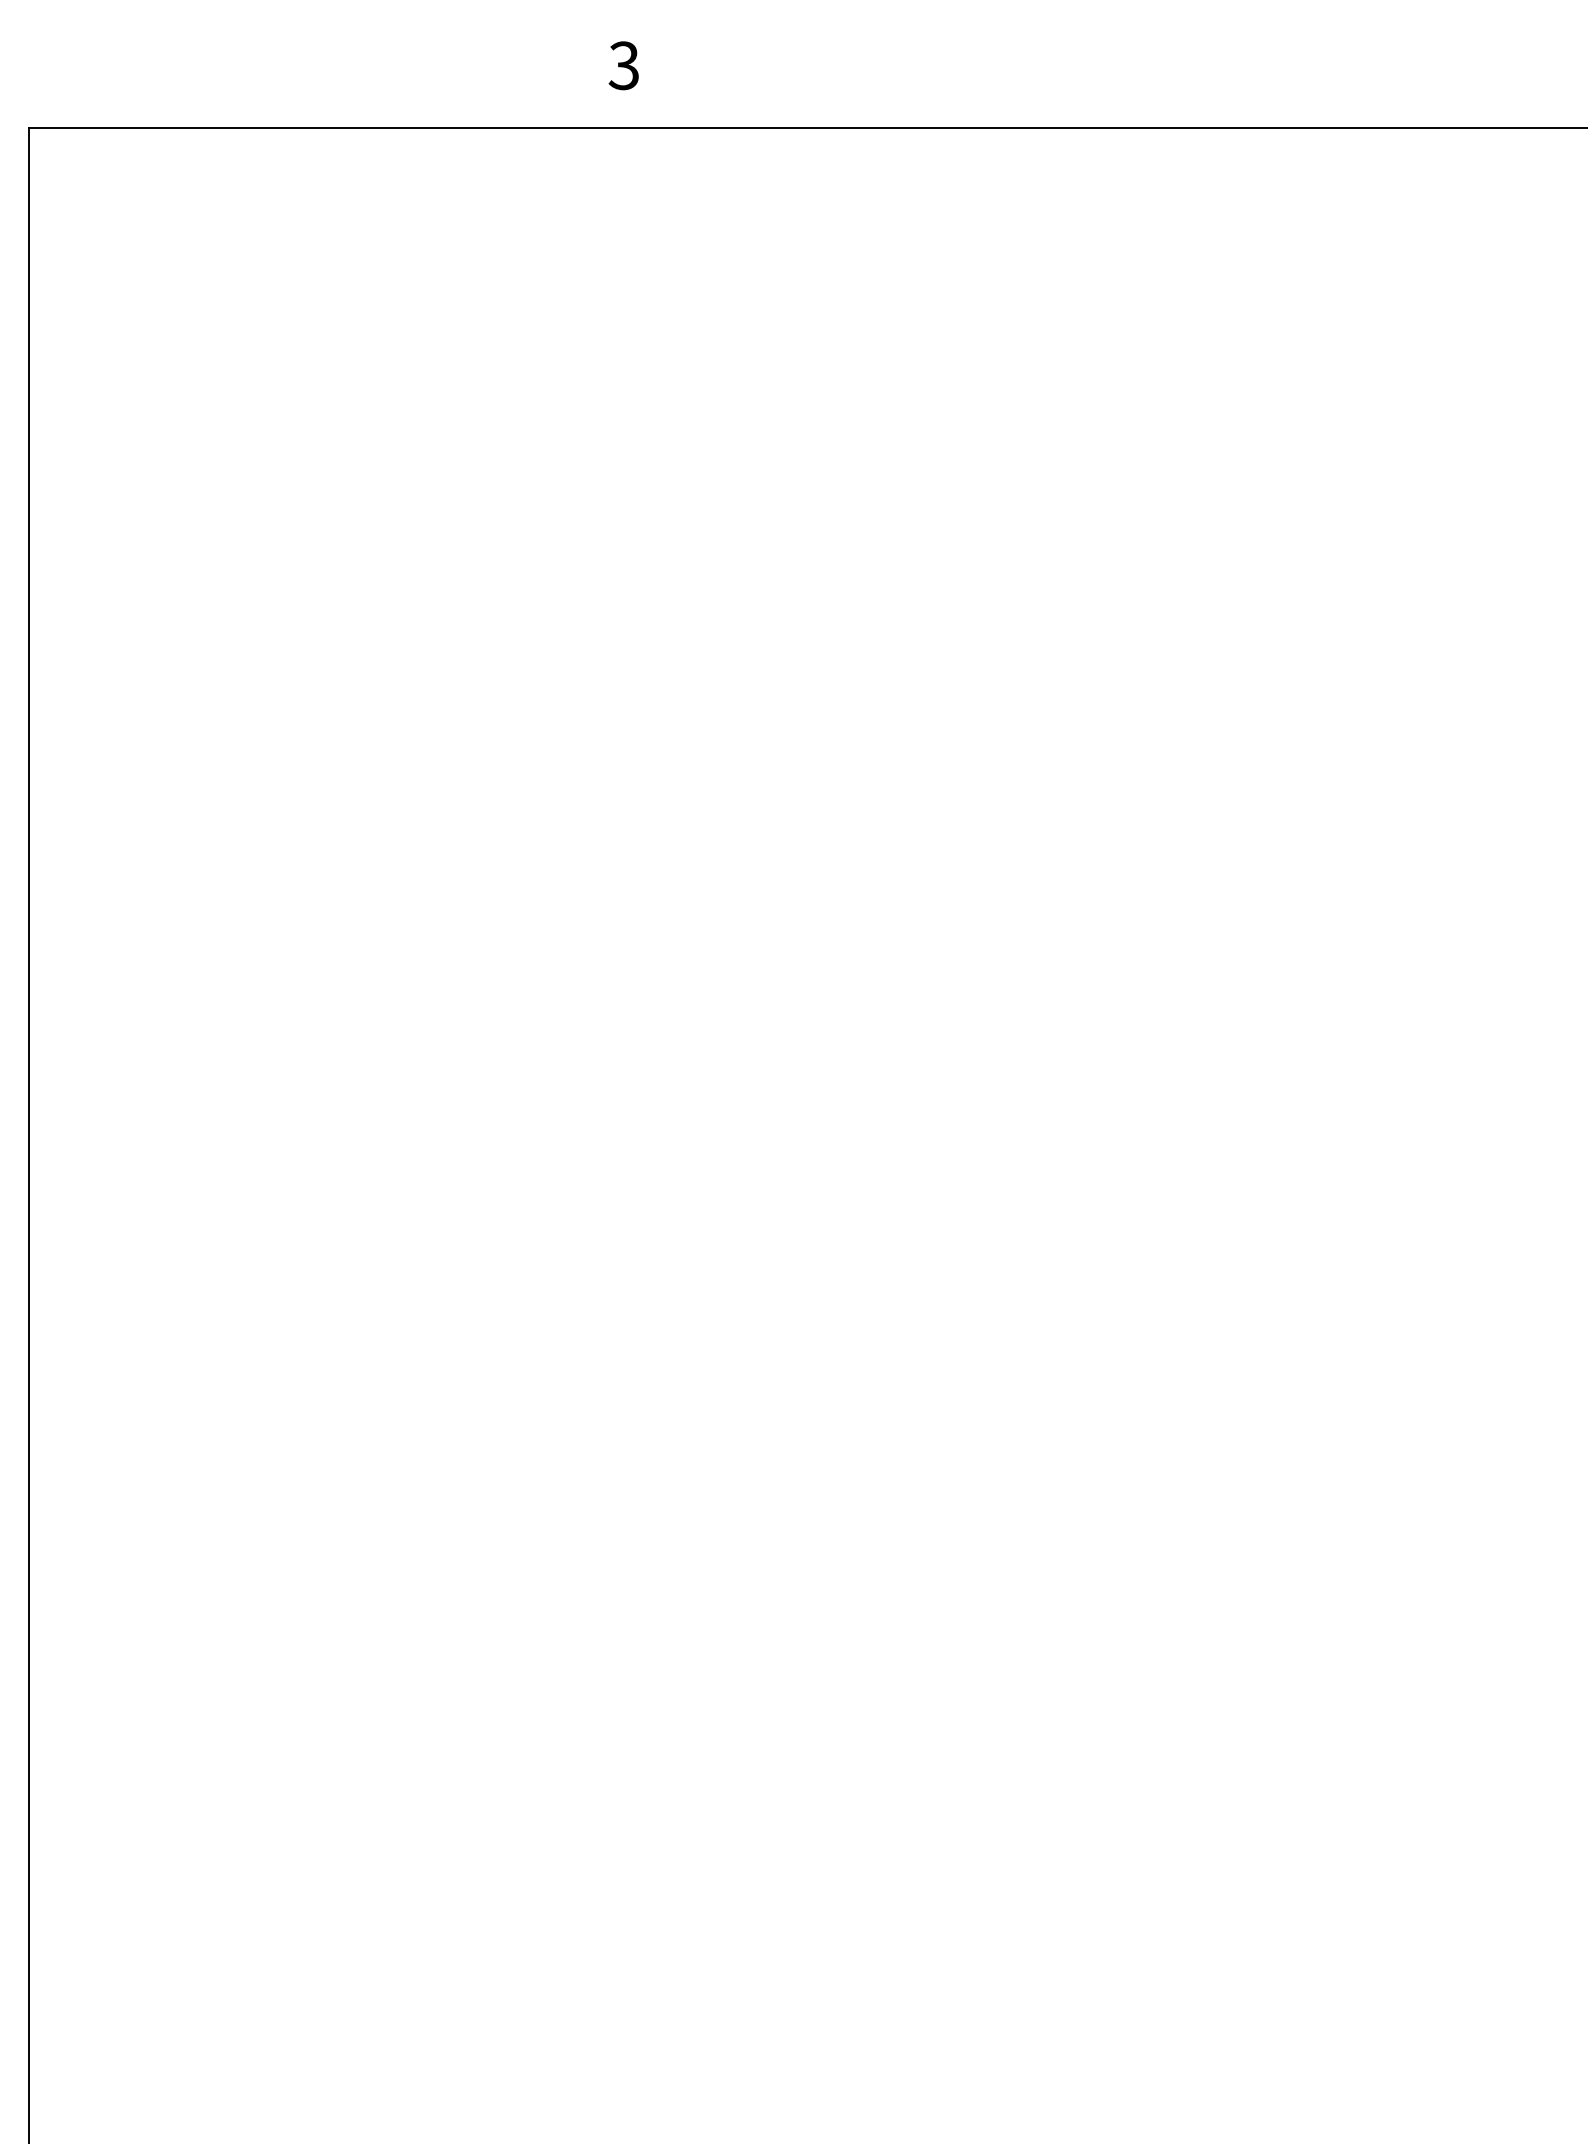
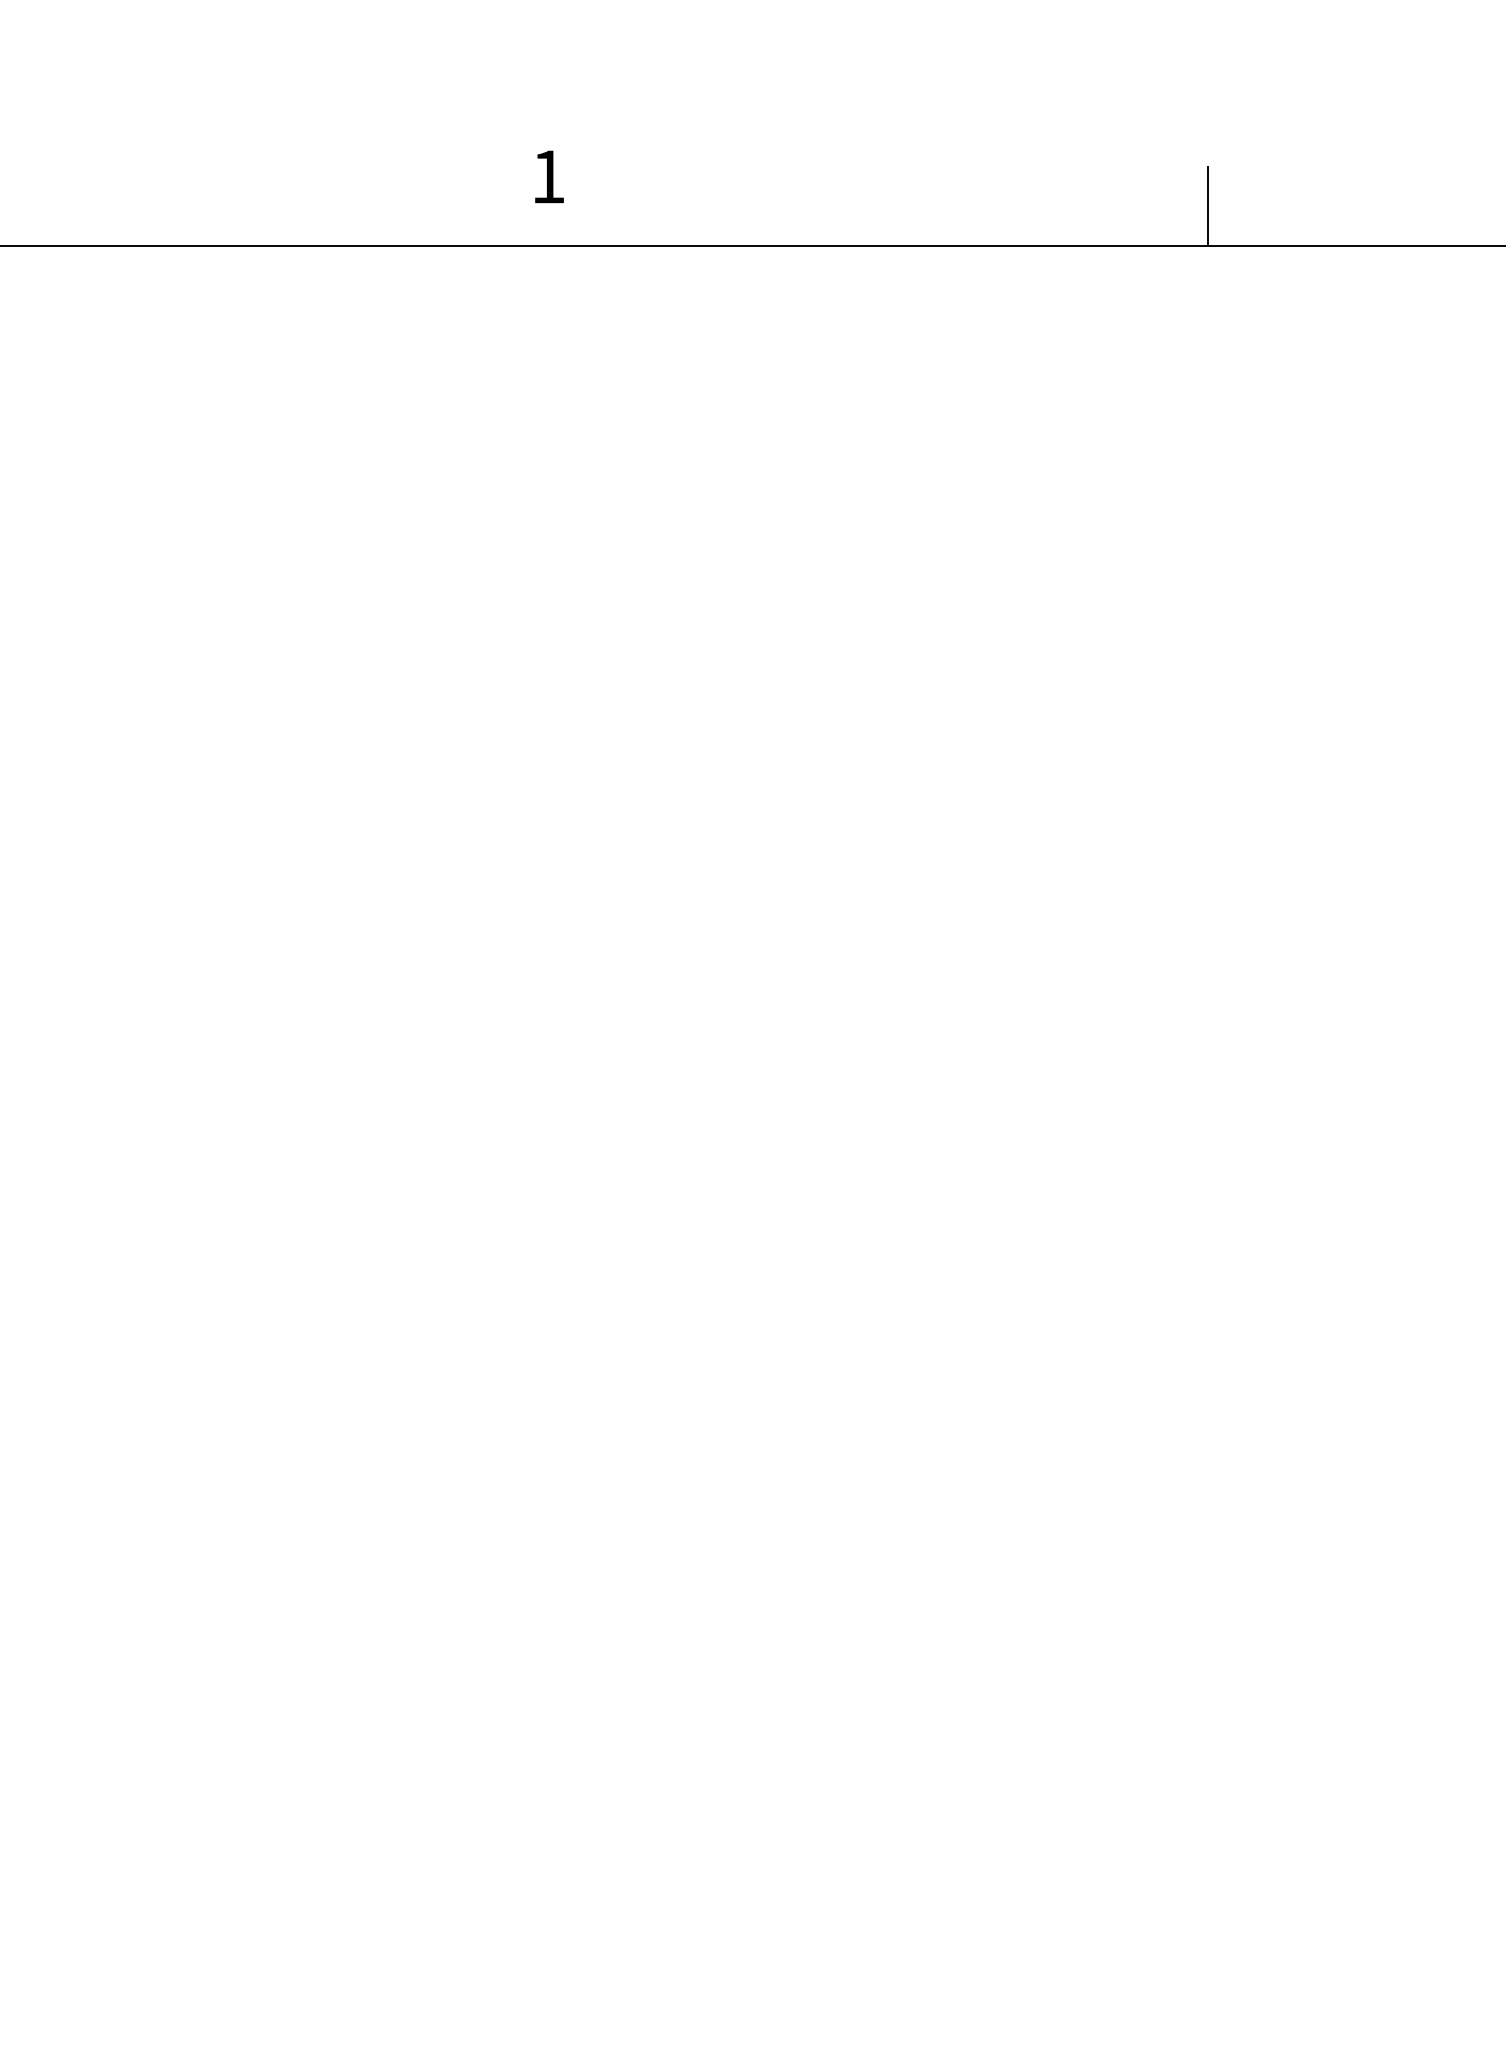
text: (623, 65) -> (547, 176), 3 -> 1
line: (1219, 91) -> (1207, 205), added

